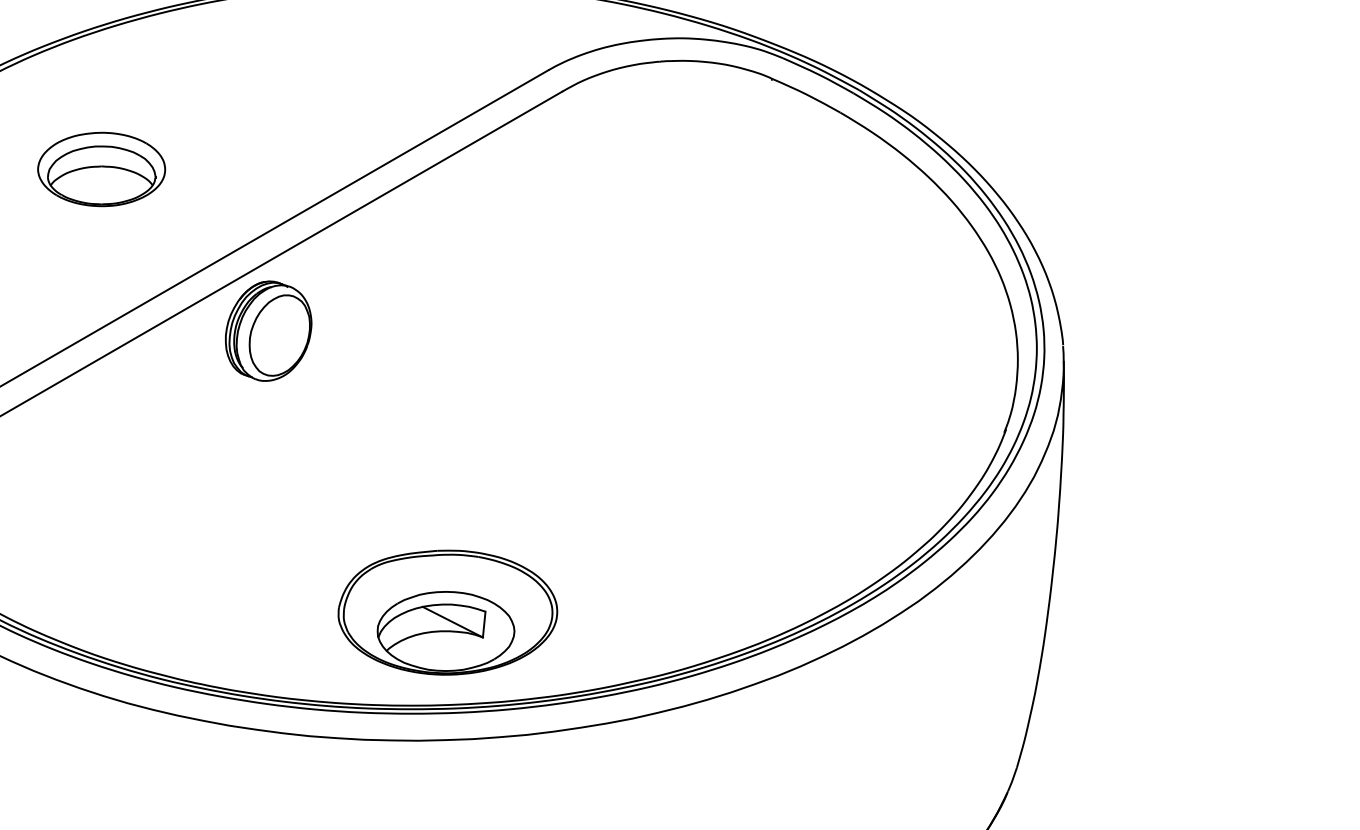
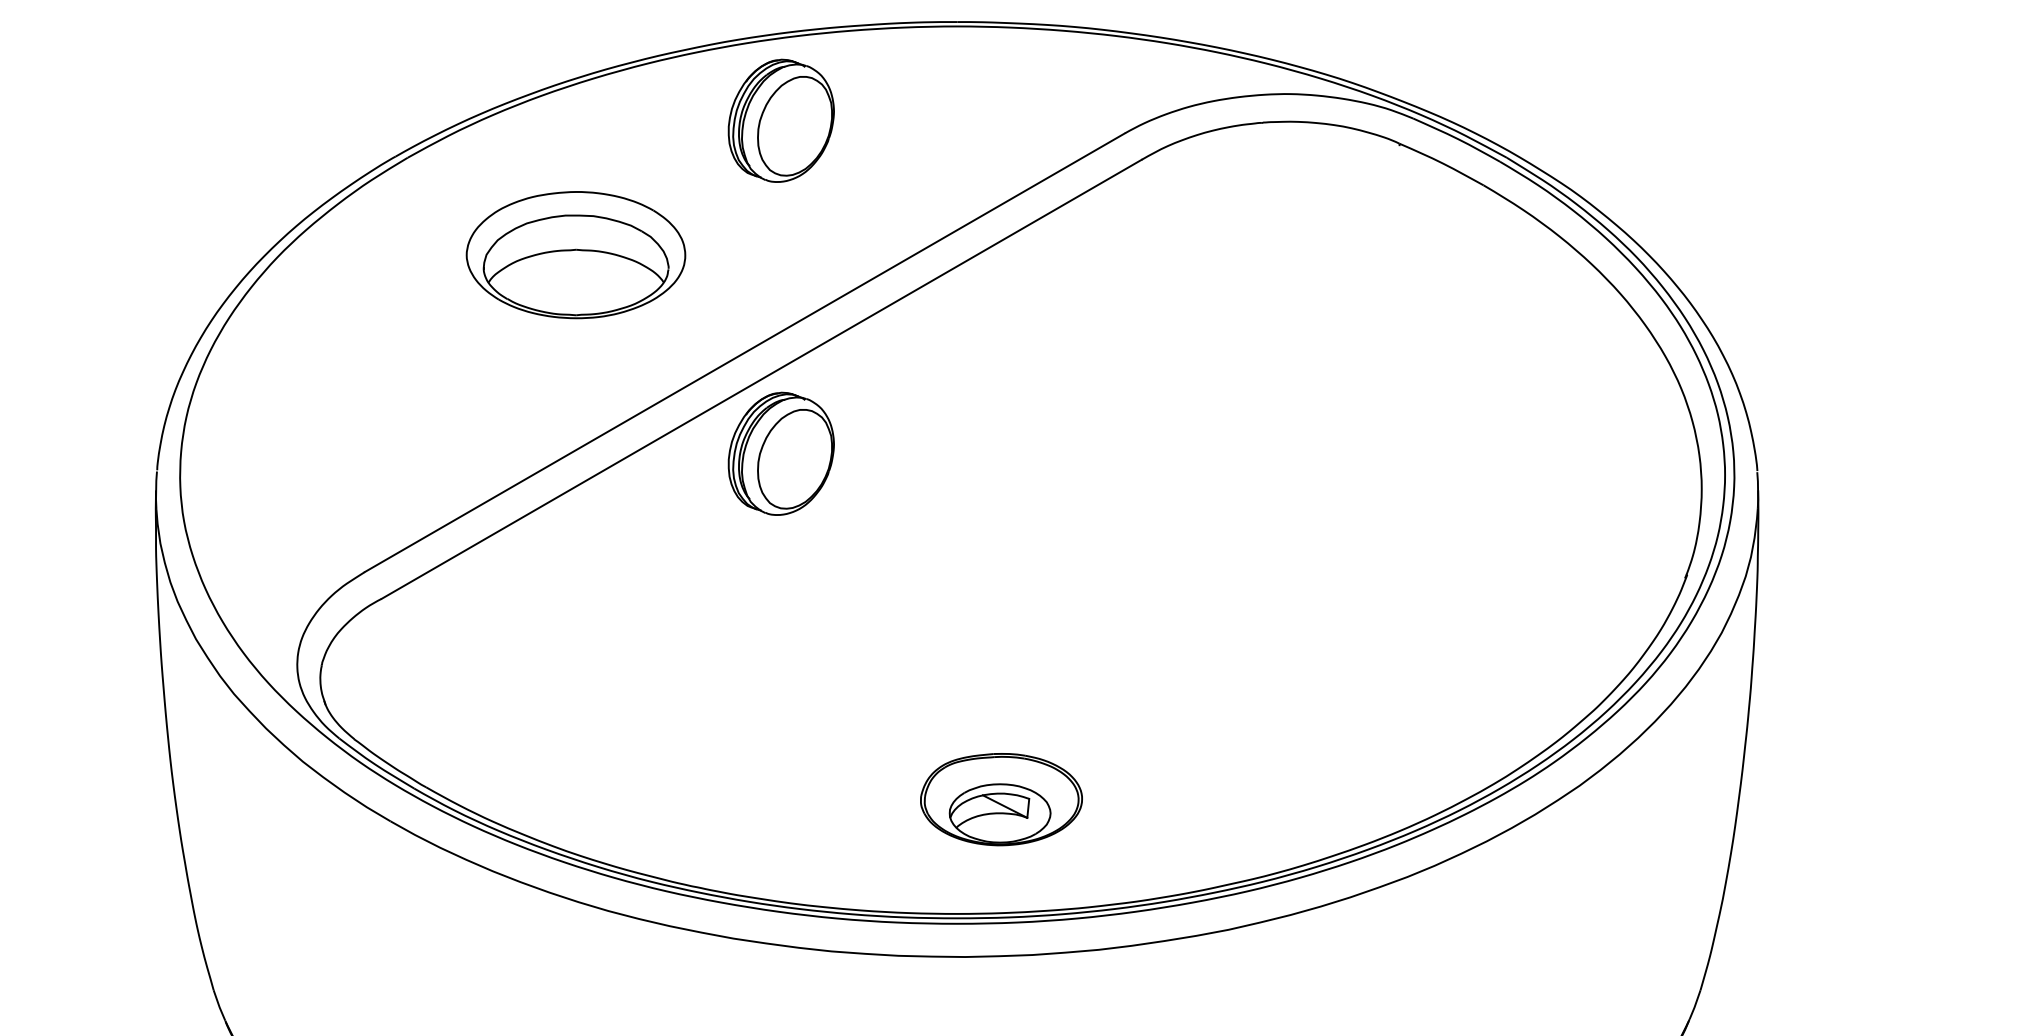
part: (267, 59) -> (780, 120), added
part: (101, 169) -> (576, 255), size x1.4
part: (447, 612) -> (1001, 799), size x0.6

